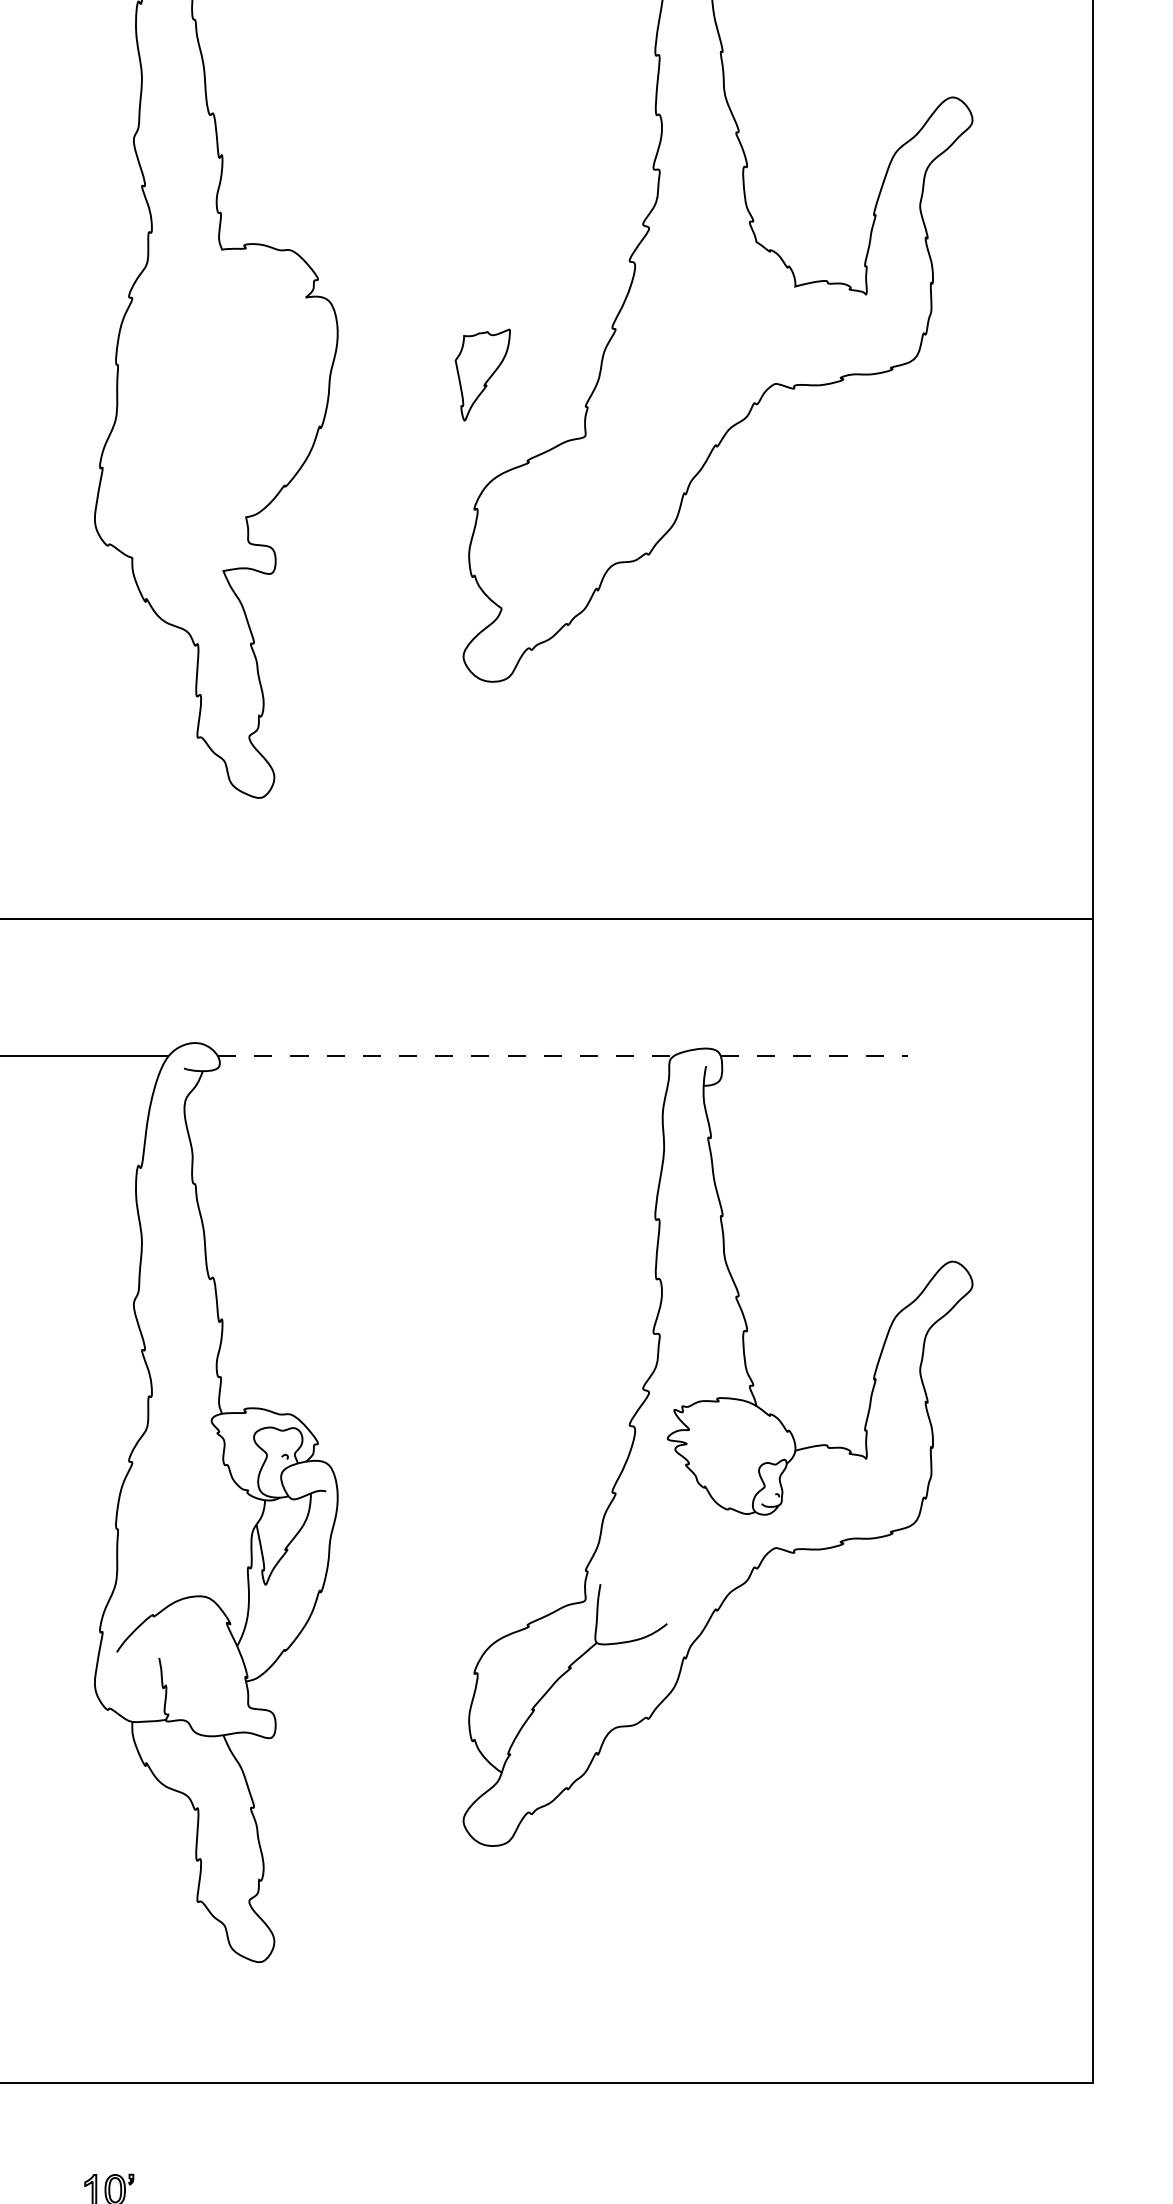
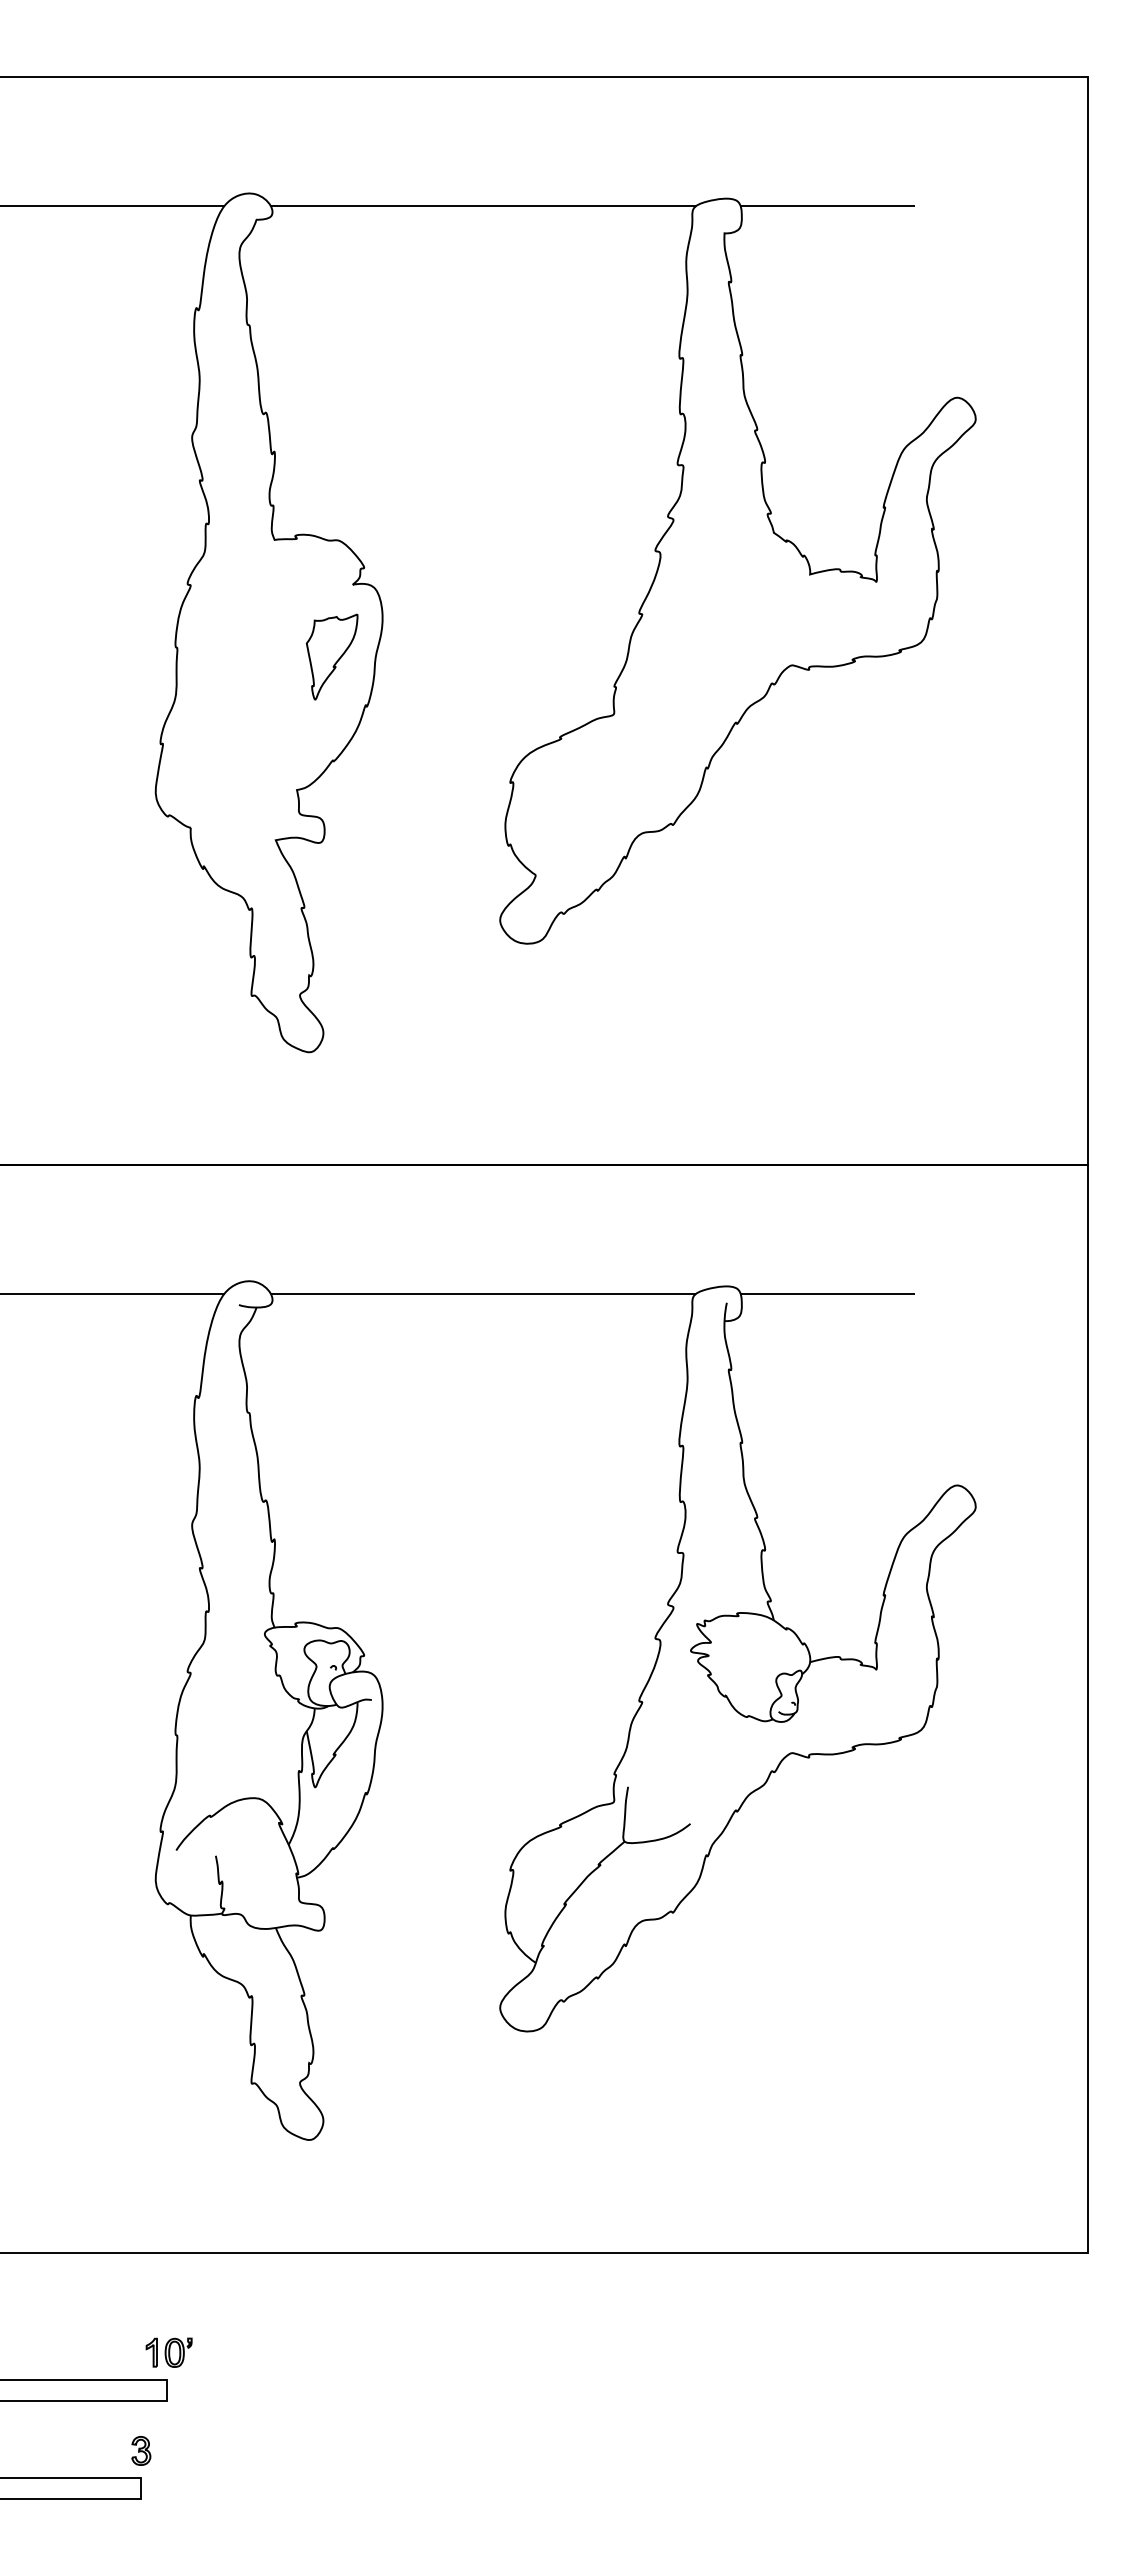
part: (482, 374) -> (331, 656), moved
line: (445, 1056) -> (483, 1293), dashed -> solid
line: (814, 1056) -> (828, 1293), dashed -> solid

